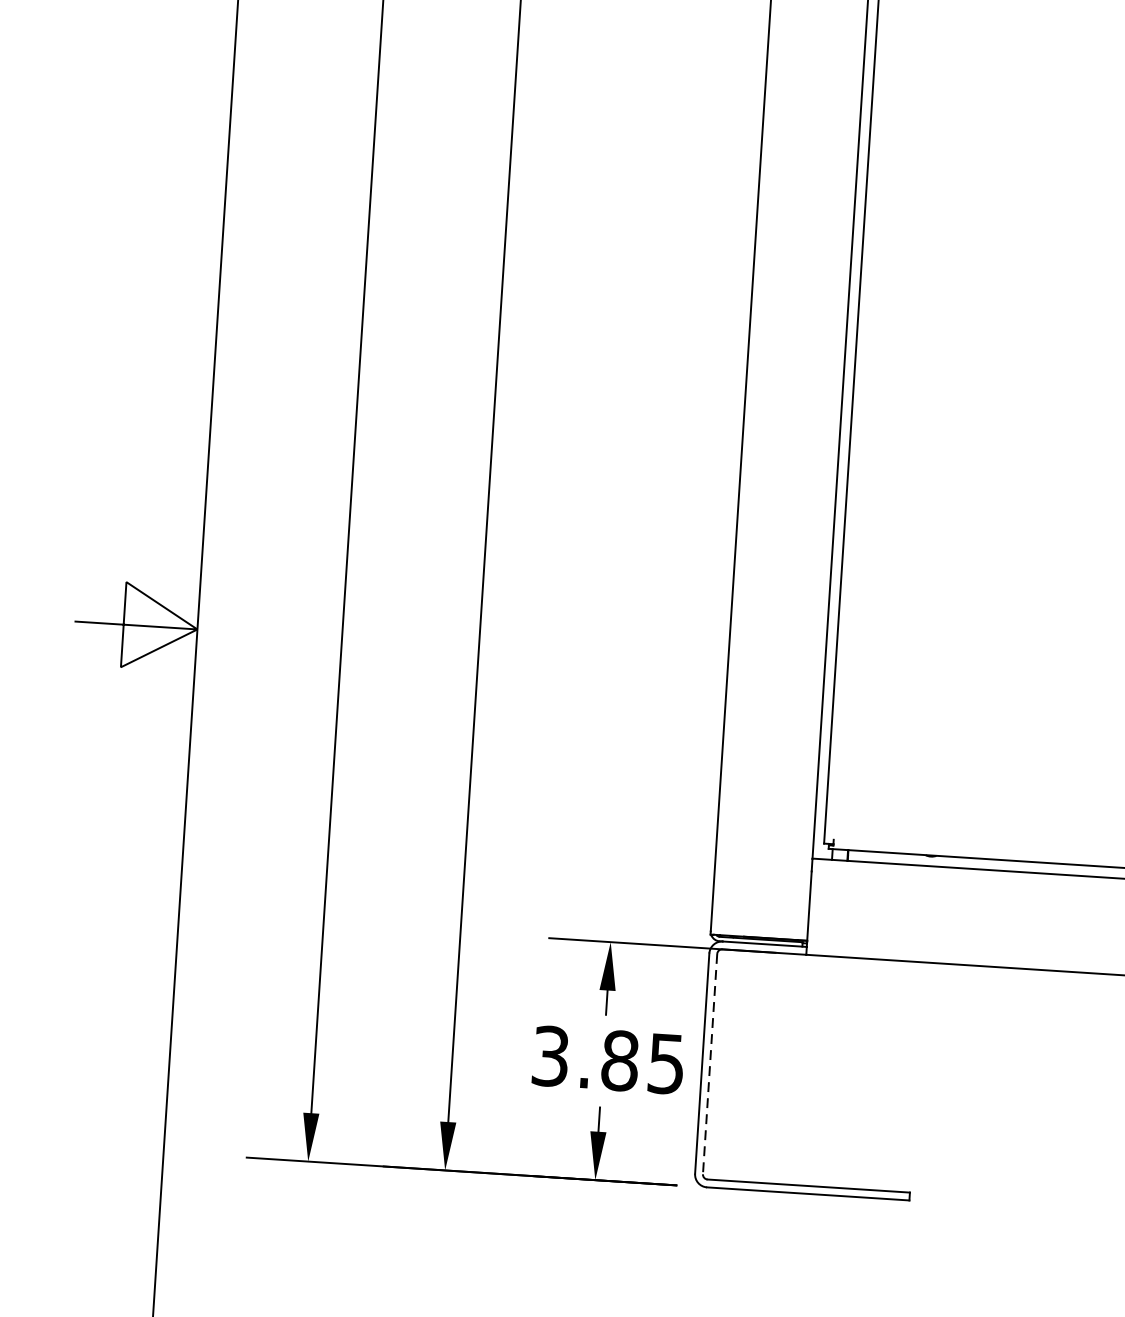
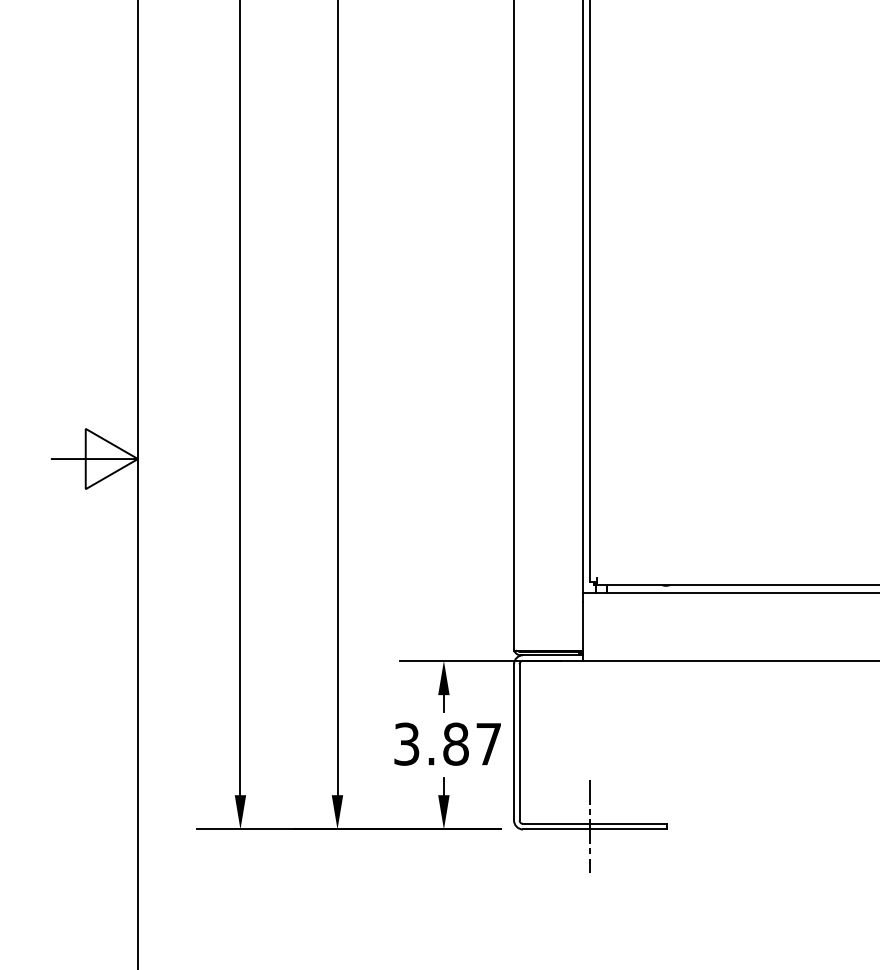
text: (665, 1064) -> (488, 744), 3.85 -> 3.87
line: (709, 1064) -> (519, 742), dashed -> solid
line: (802, 1189) -> (590, 826), added

